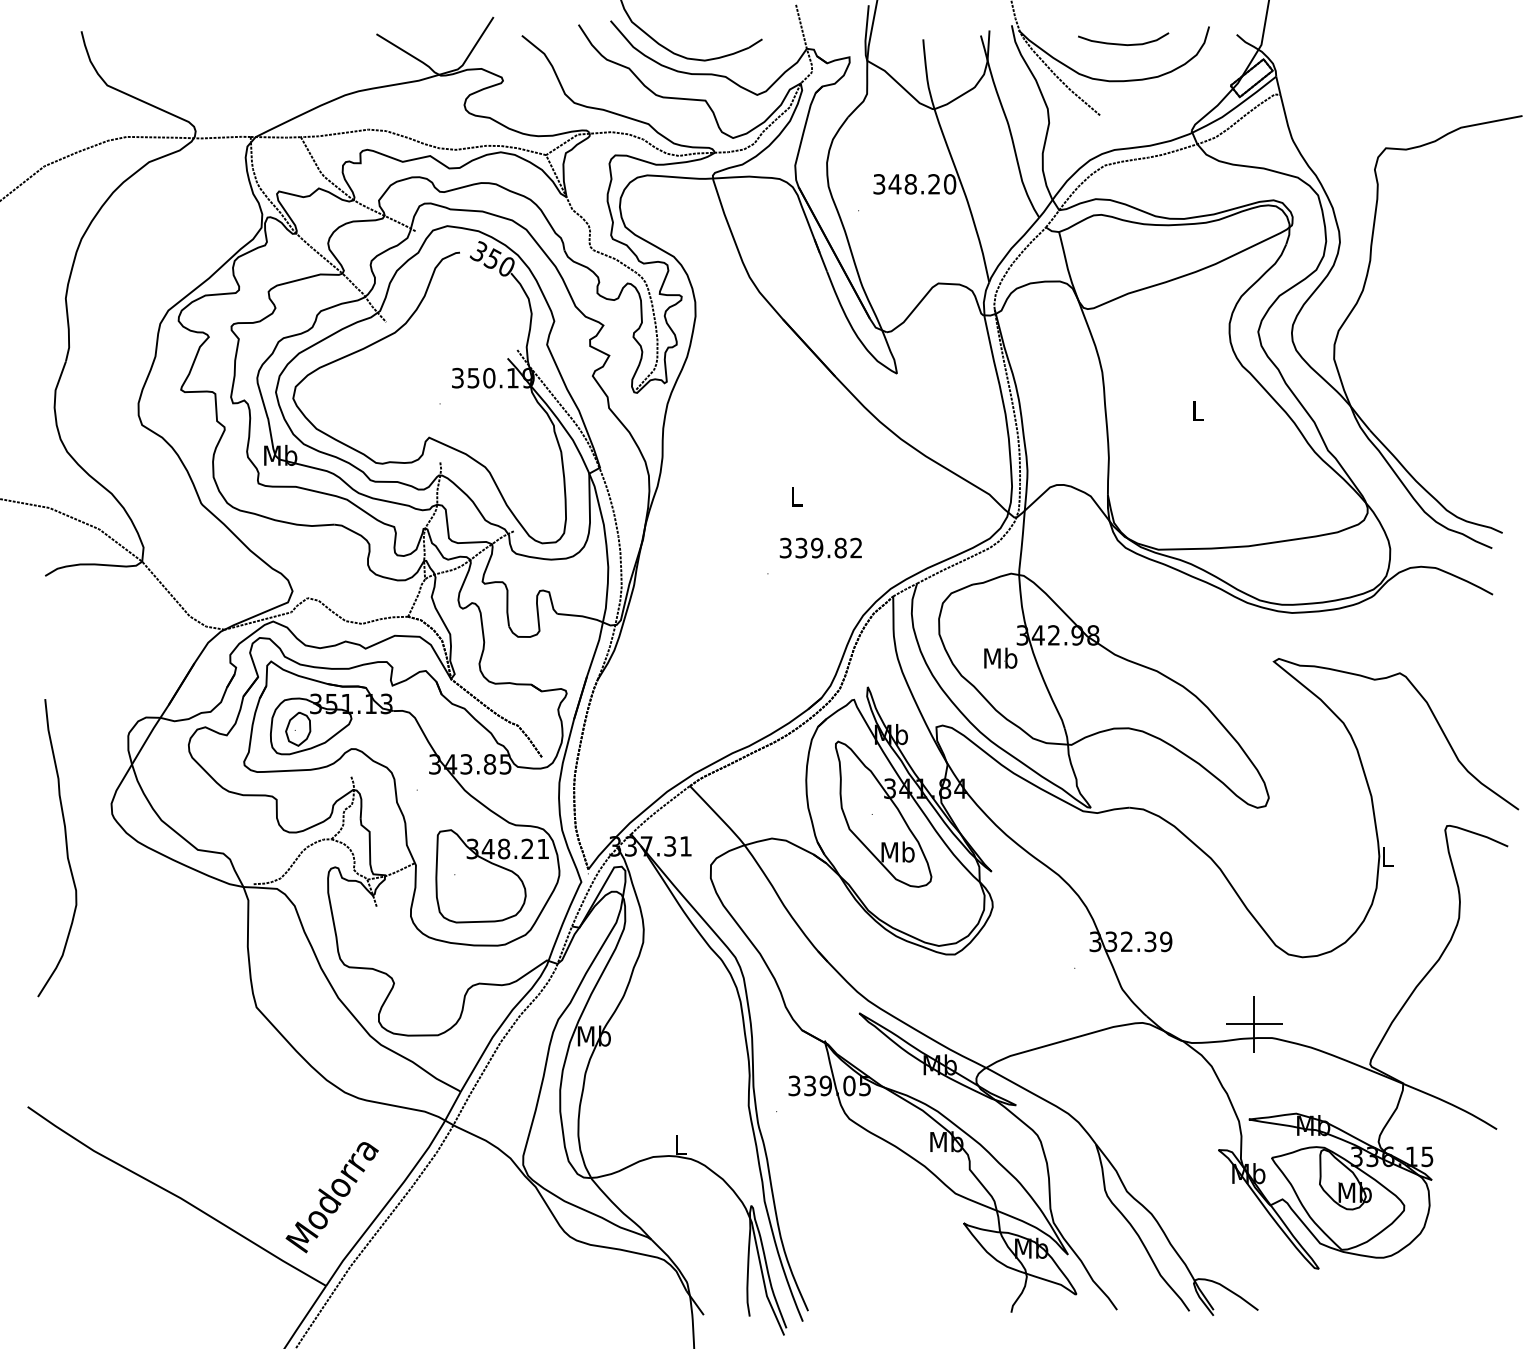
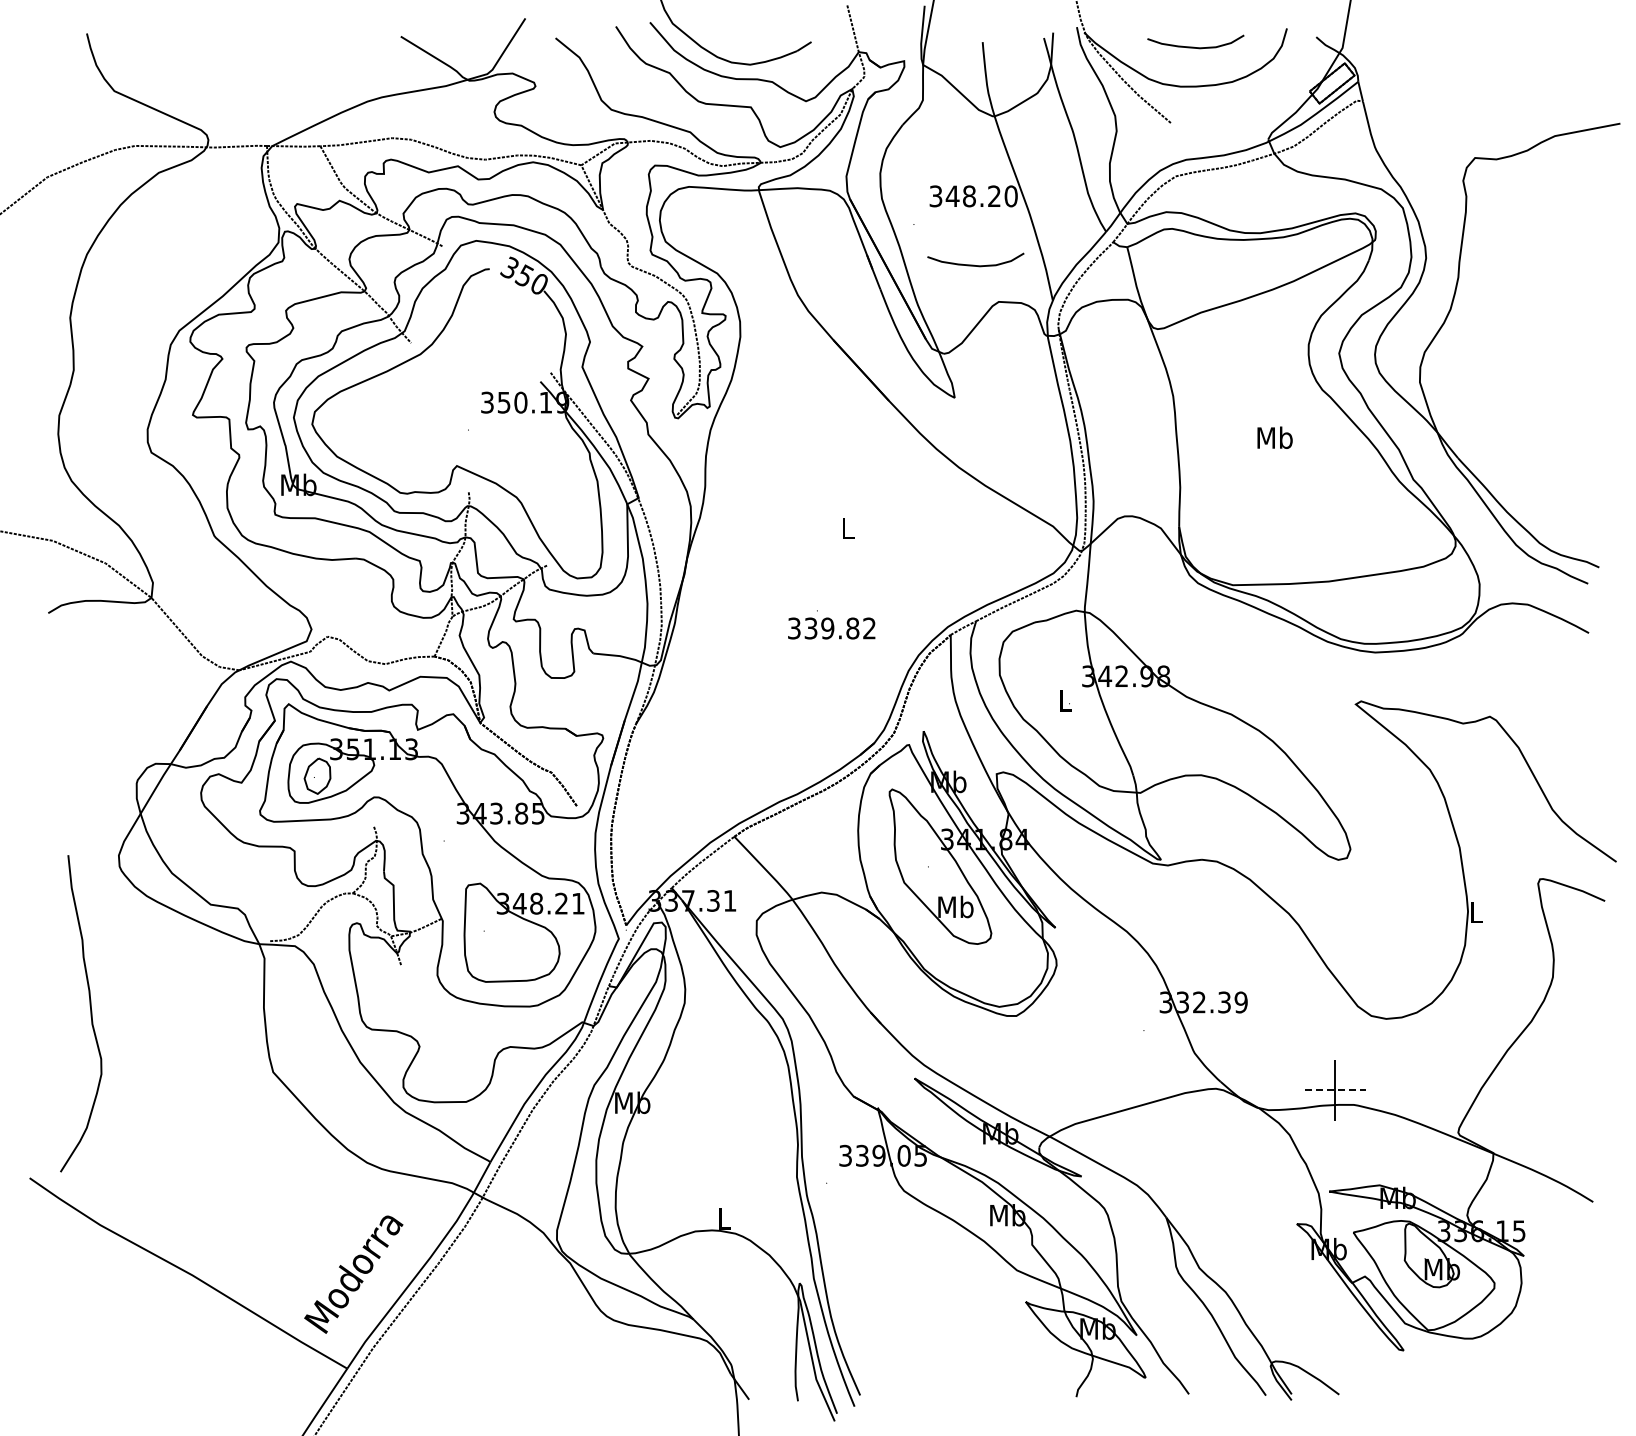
curve: (915, 248) -> (974, 264), added
text: (1197, 410) -> (1274, 437), L -> Mb
text: (820, 548) -> (831, 628), moved
text: (1000, 658) -> (1064, 700), Mb -> L
curve: (66, 847) -> (90, 1013), moved
line: (1254, 1024) -> (1335, 1090), solid -> dashed

